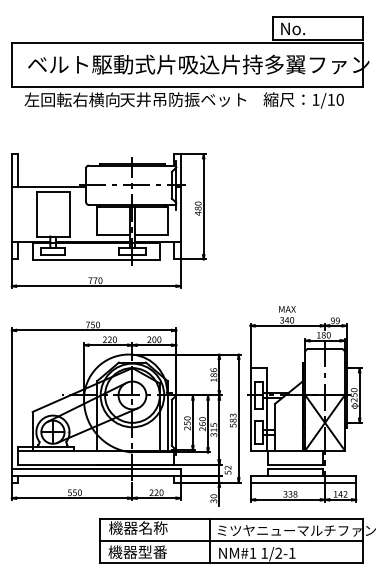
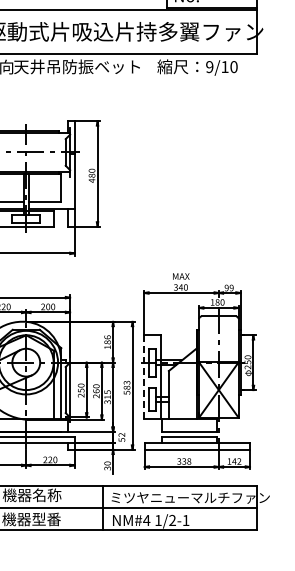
text: (315, 99) -> (209, 66), 1/10 -> 9/10
line: (250, 409) -> (144, 376), solid -> dashed
text: (252, 552) -> (146, 519), NM#1 -> NM#4

